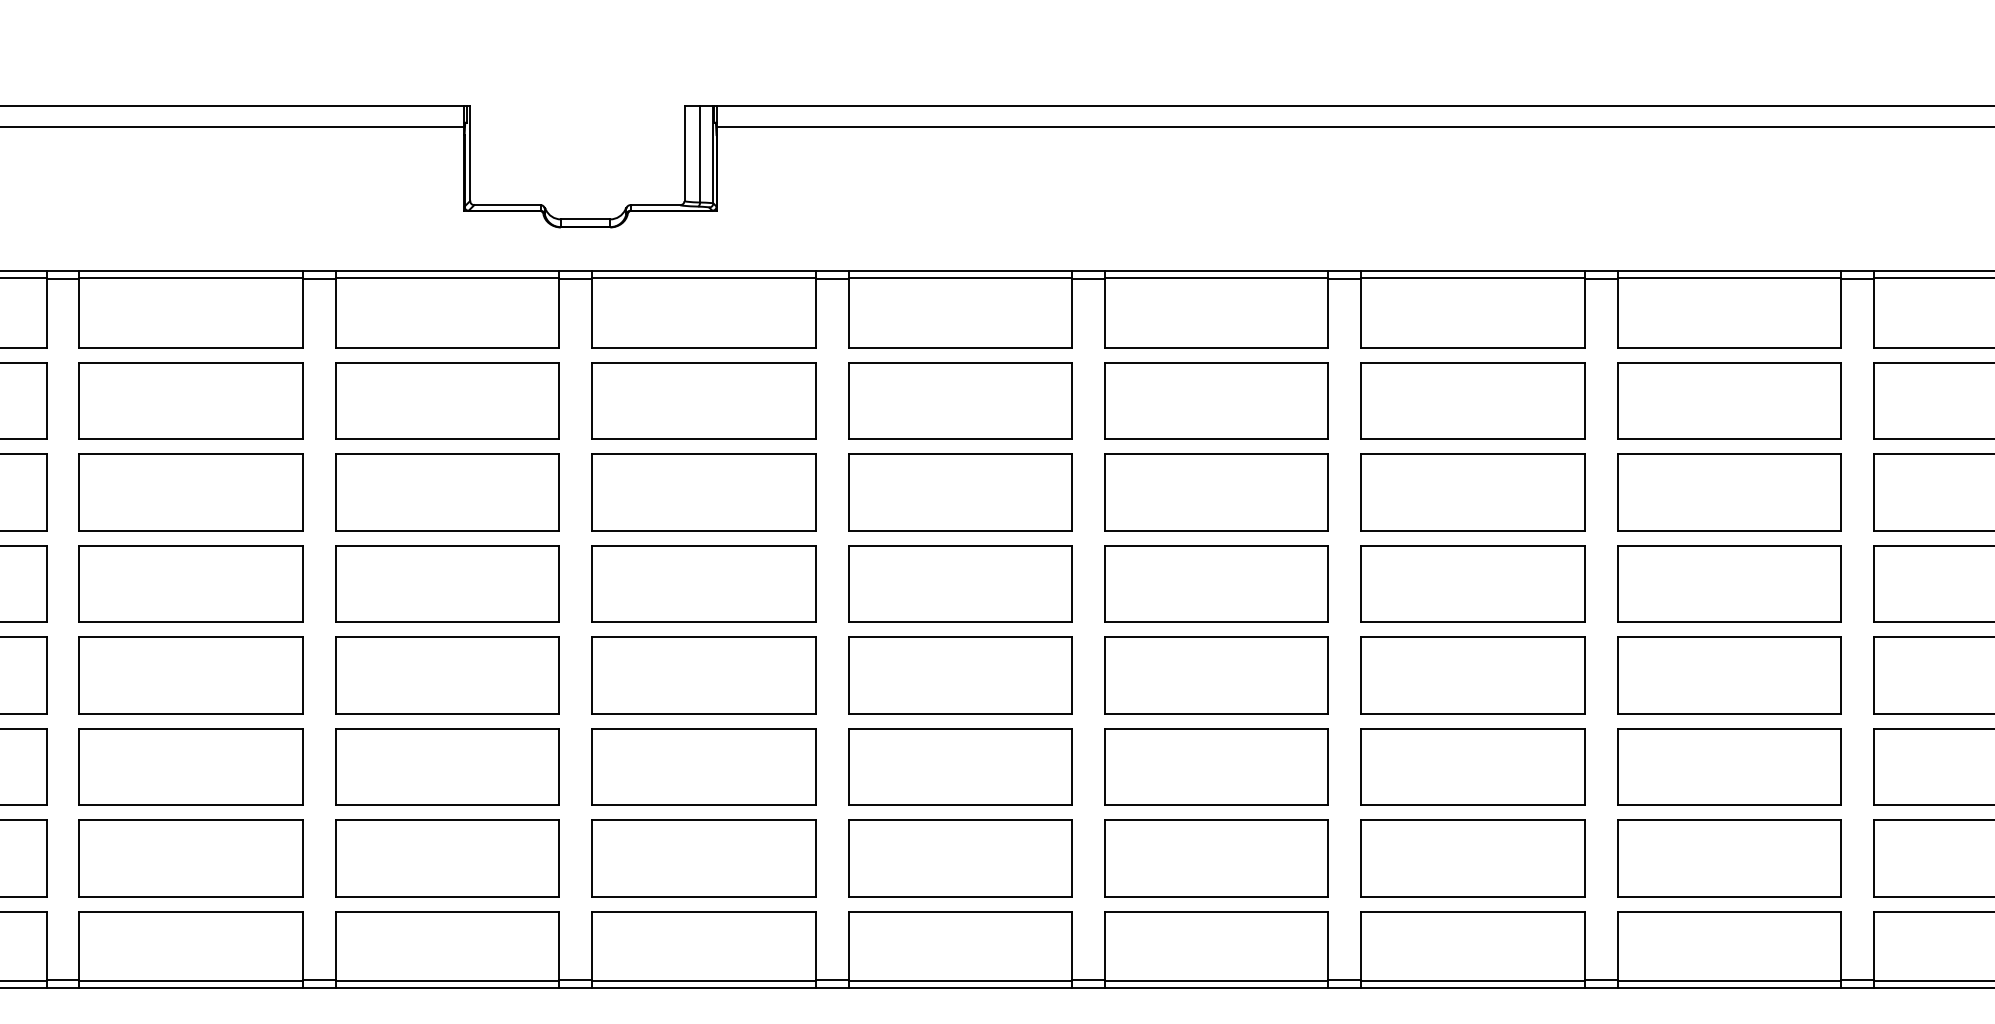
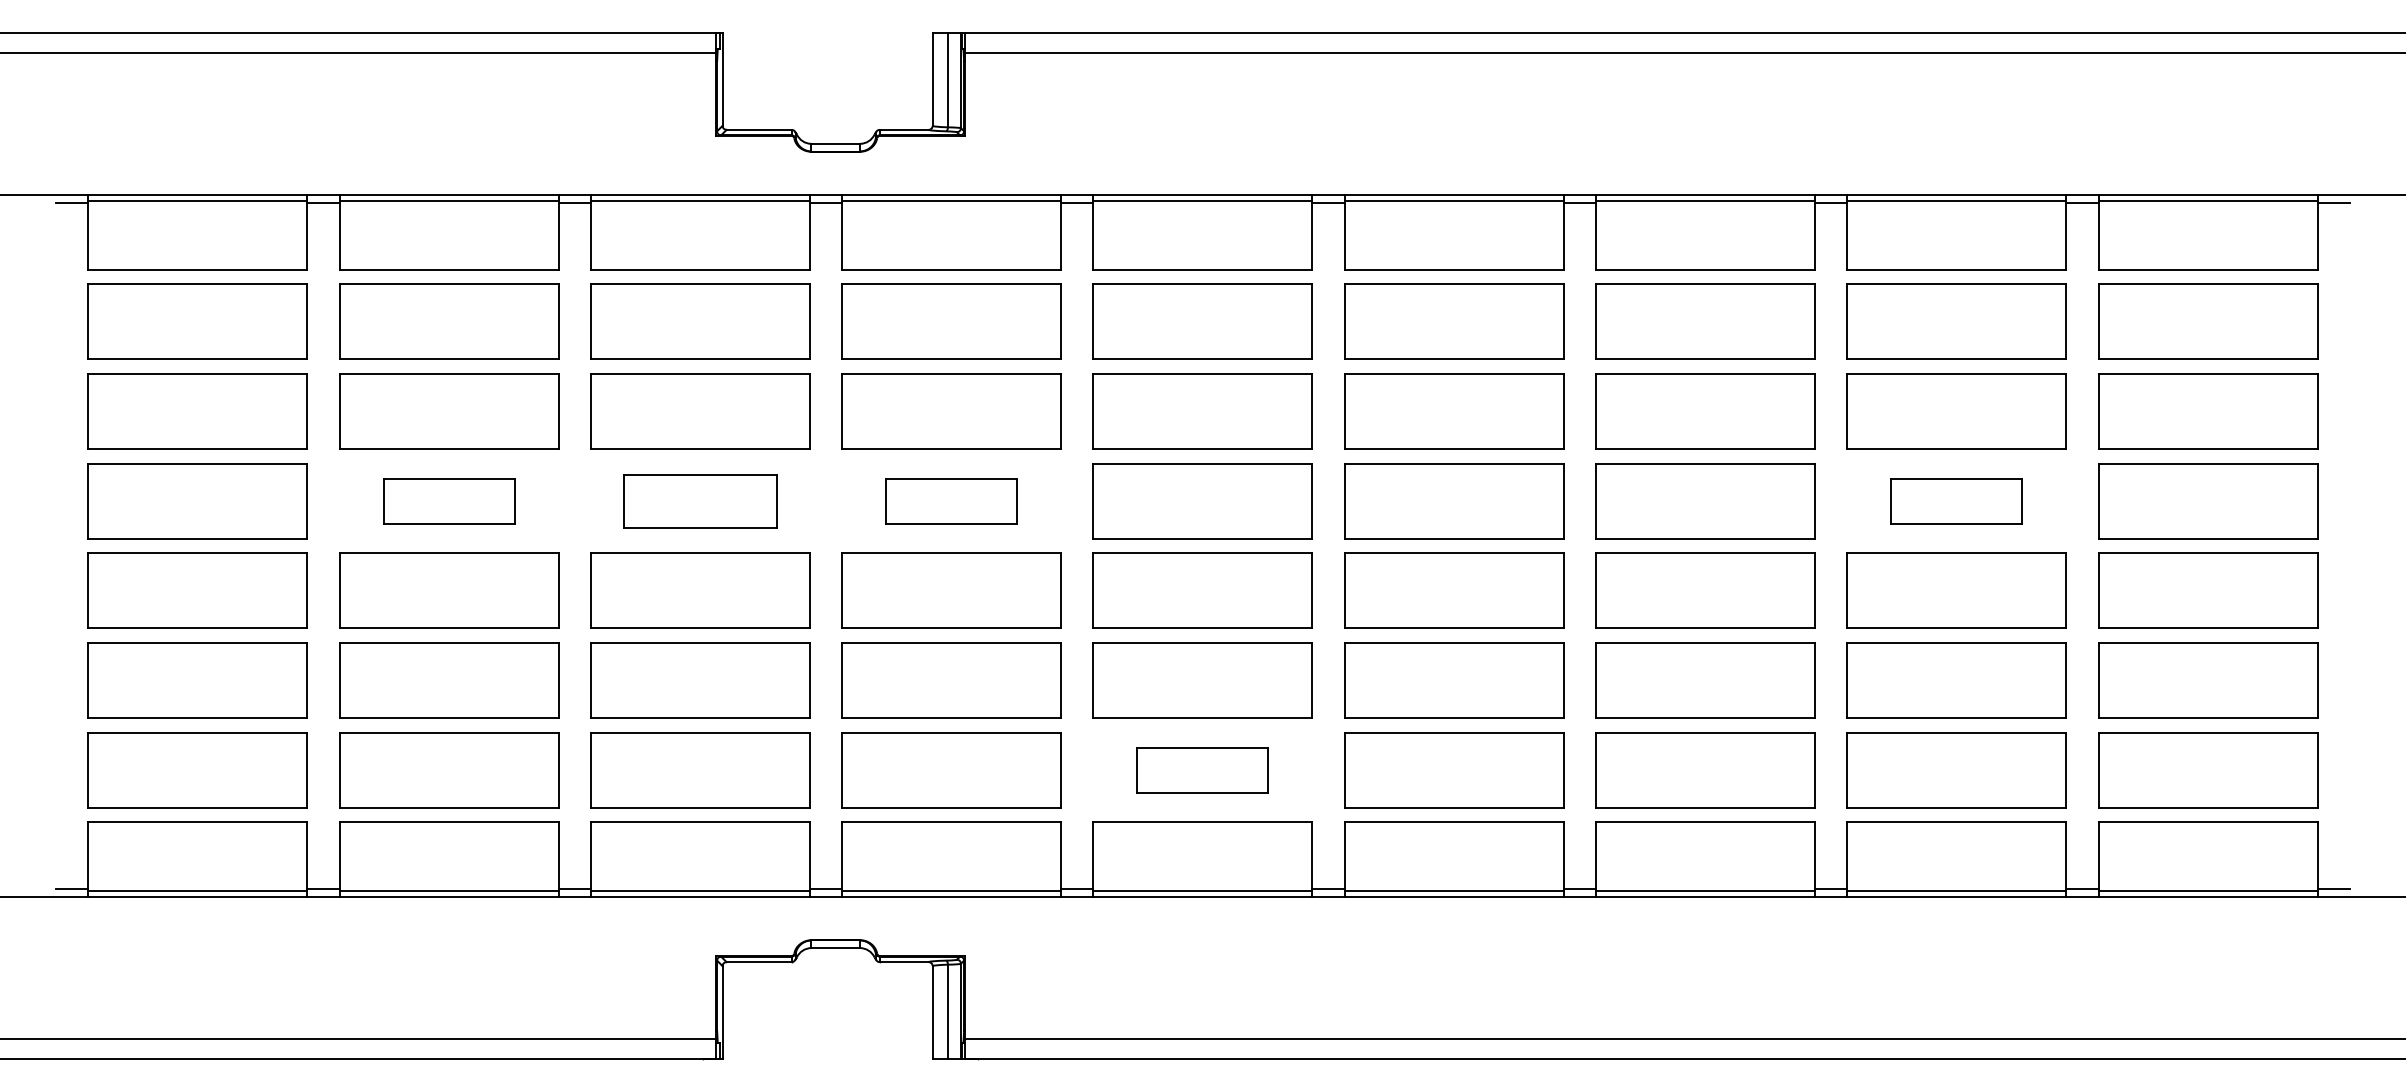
part: (191, 584) -> (449, 501), size x0.6
part: (447, 584) -> (700, 501), size x0.7
part: (703, 584) -> (951, 501), size x0.6
part: (1728, 584) -> (1956, 501), size x0.6
part: (959, 858) -> (1202, 770), size x0.6

